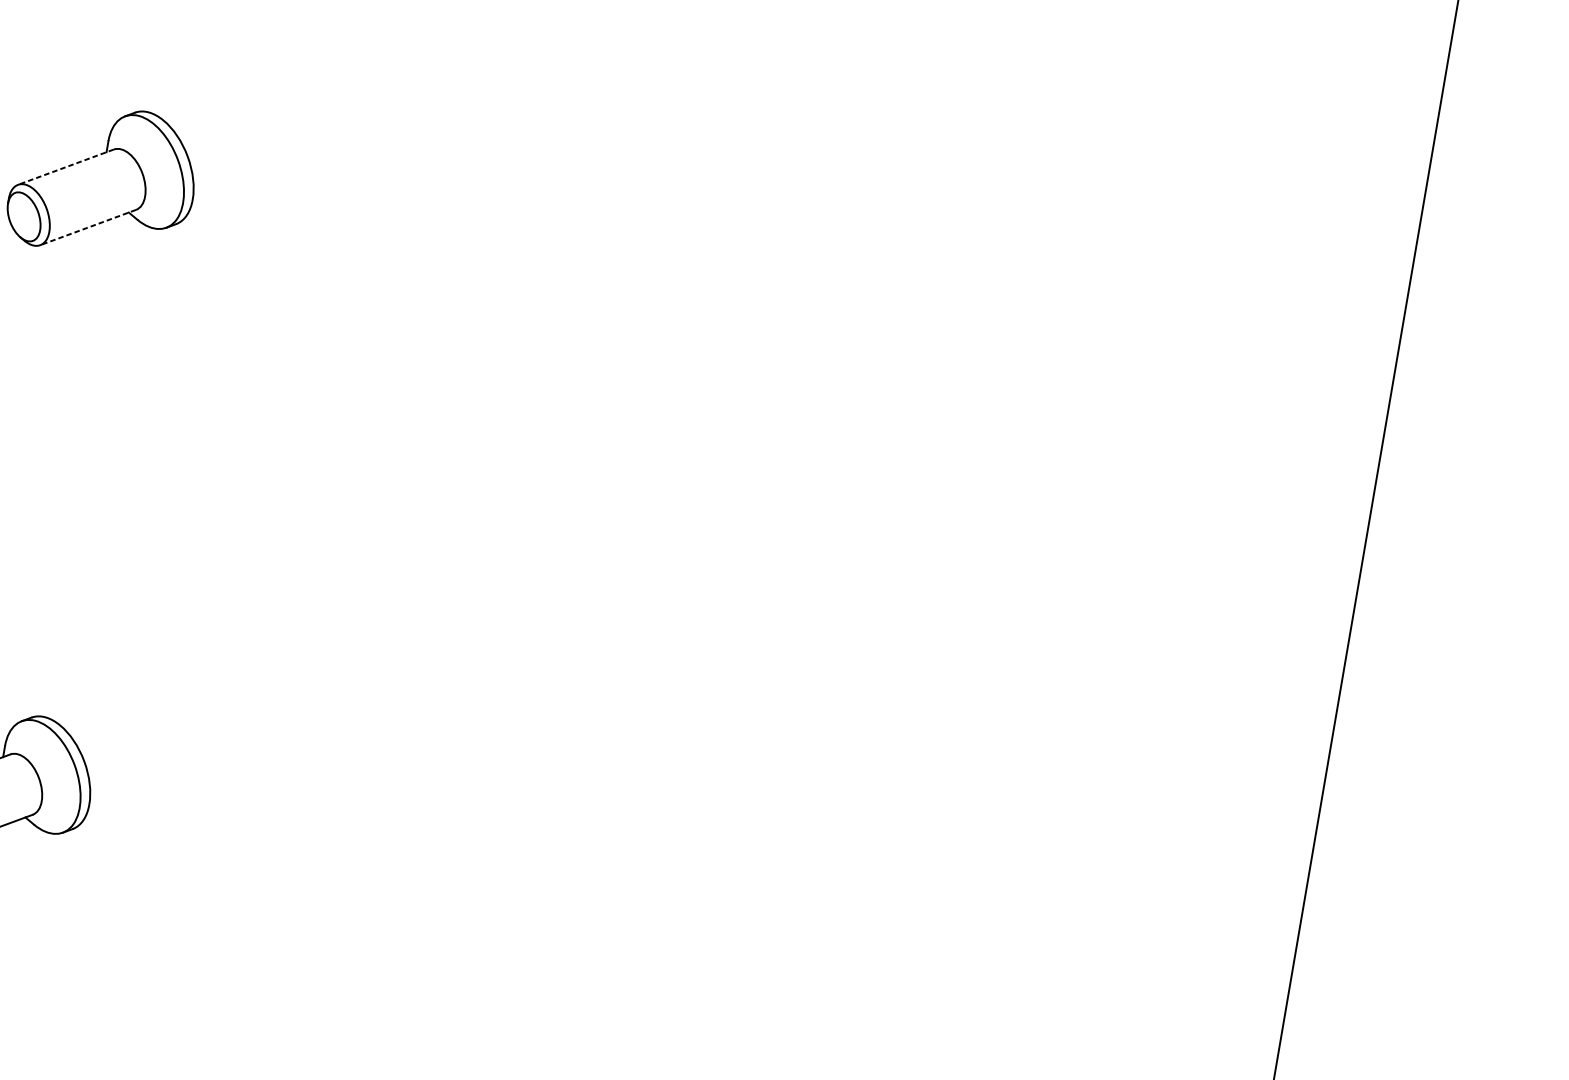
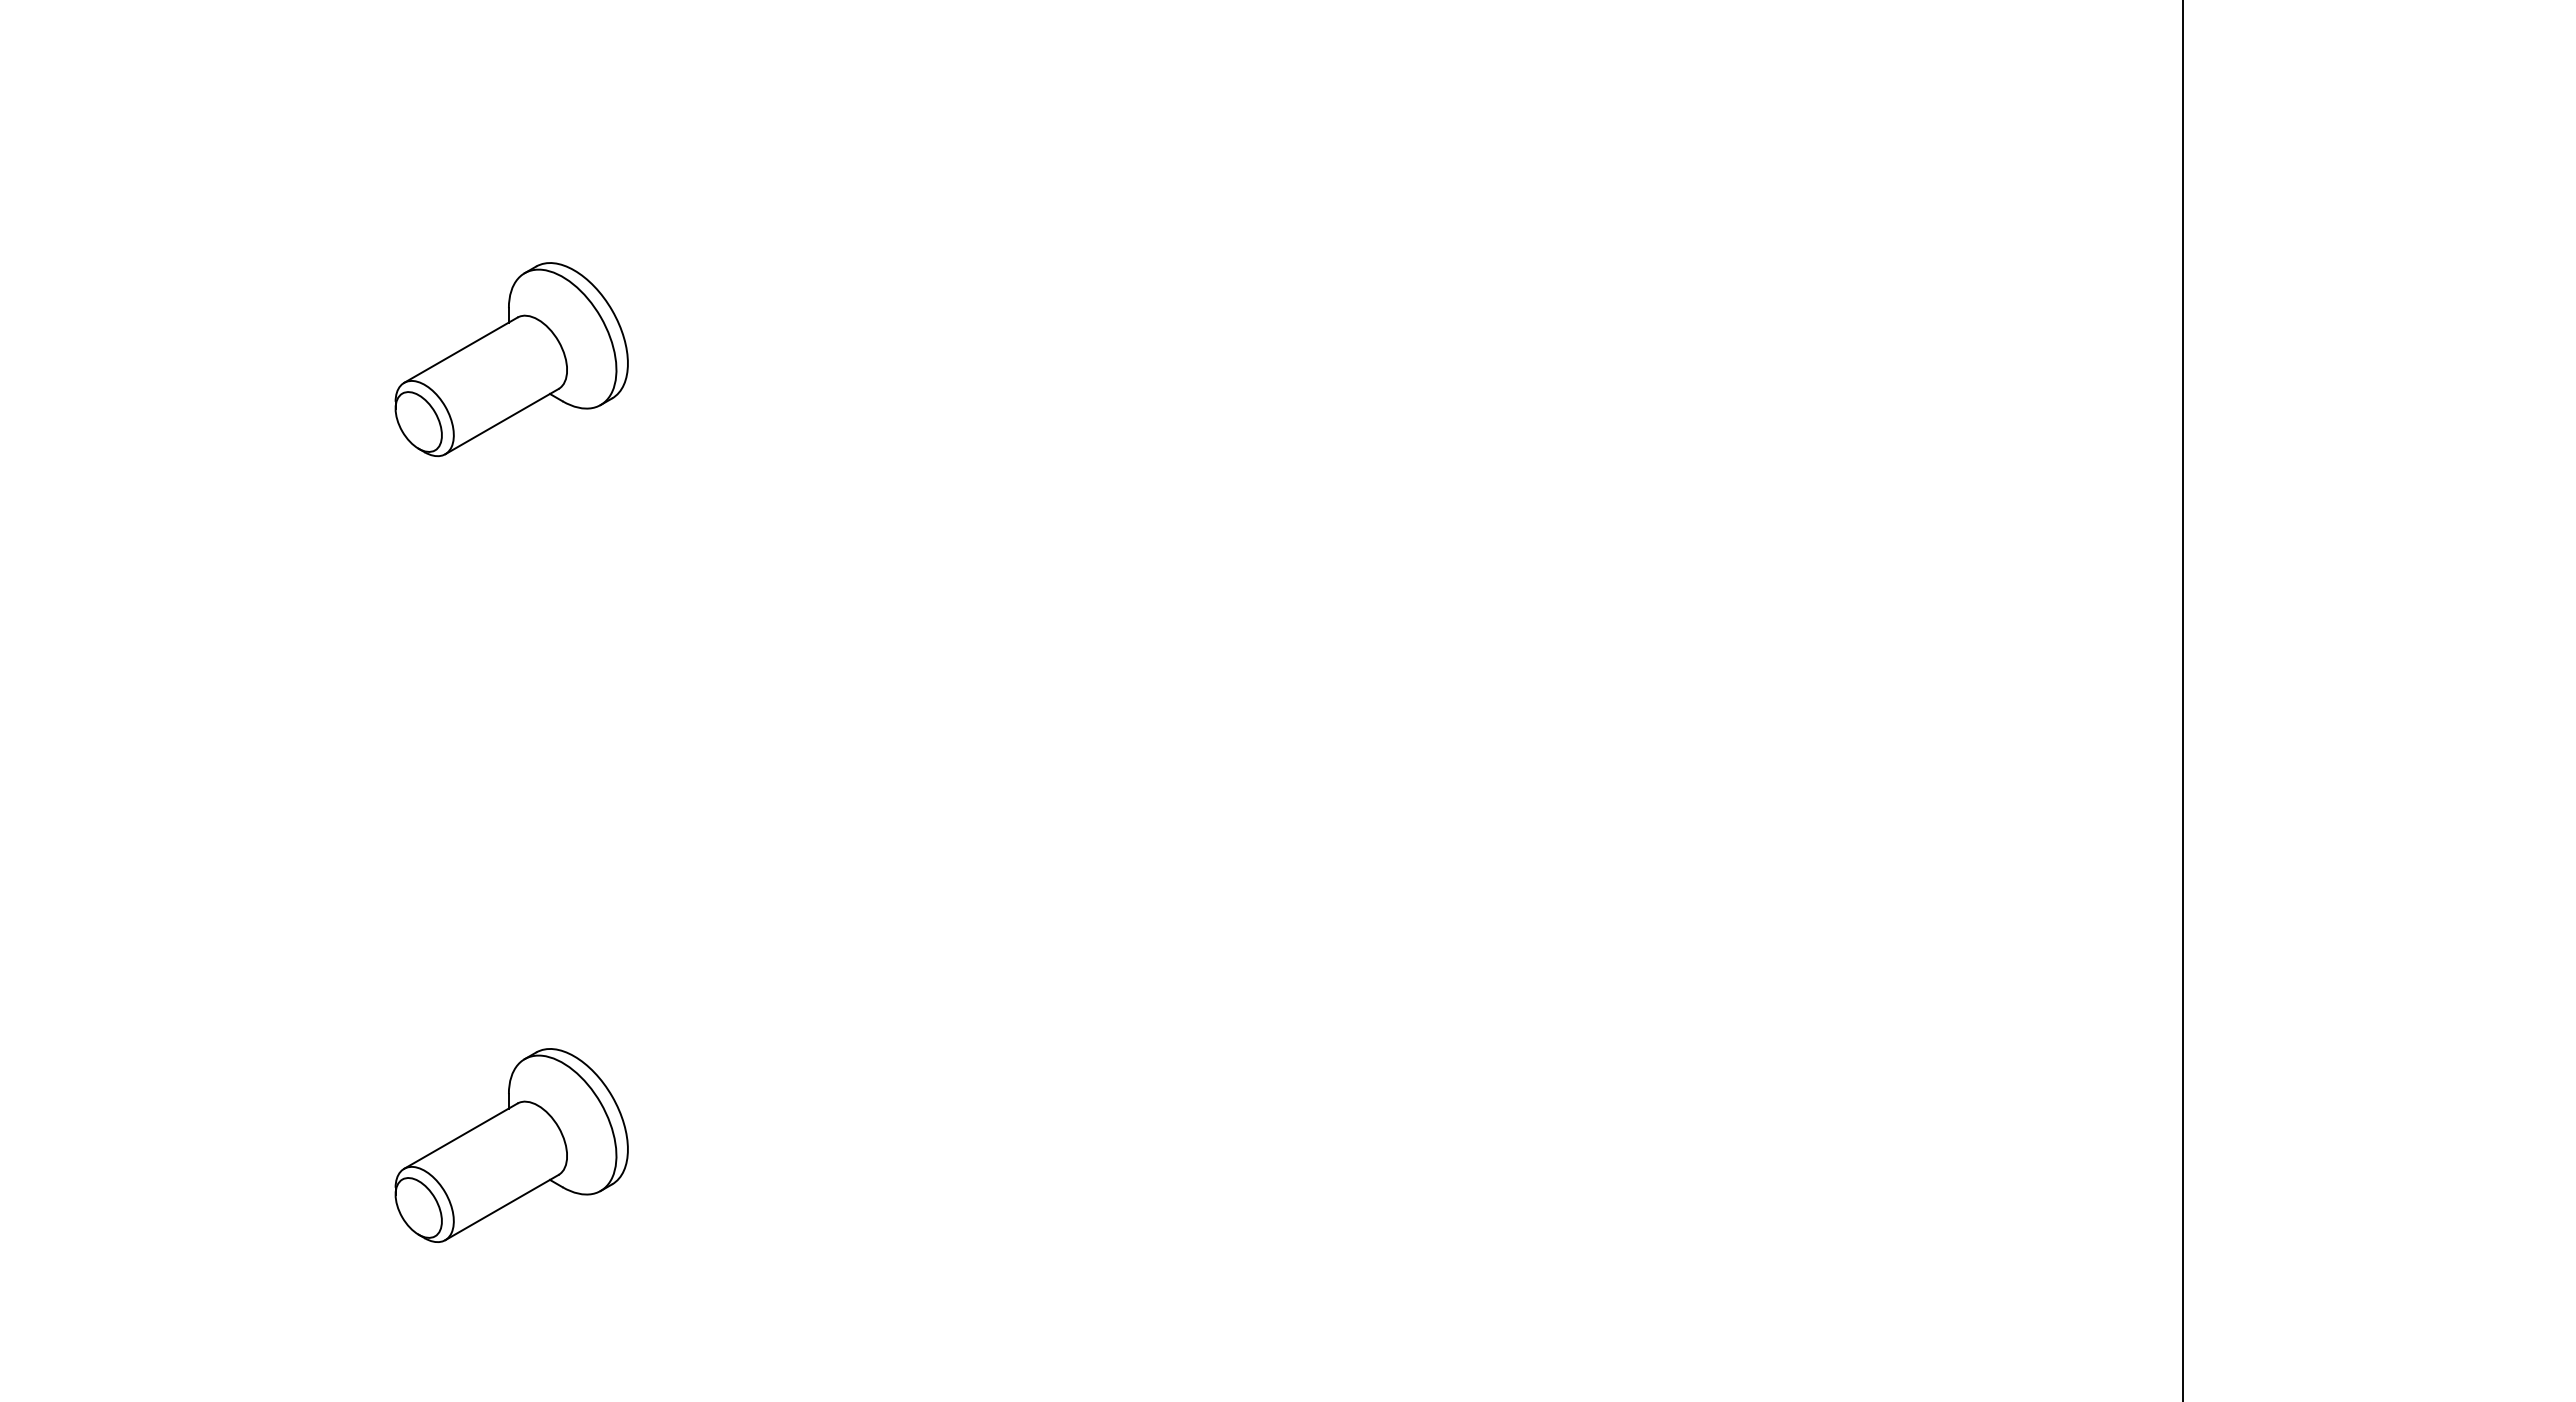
line: (65, 167) -> (460, 350), dashed -> solid
line: (87, 227) -> (501, 421), dashed -> solid

